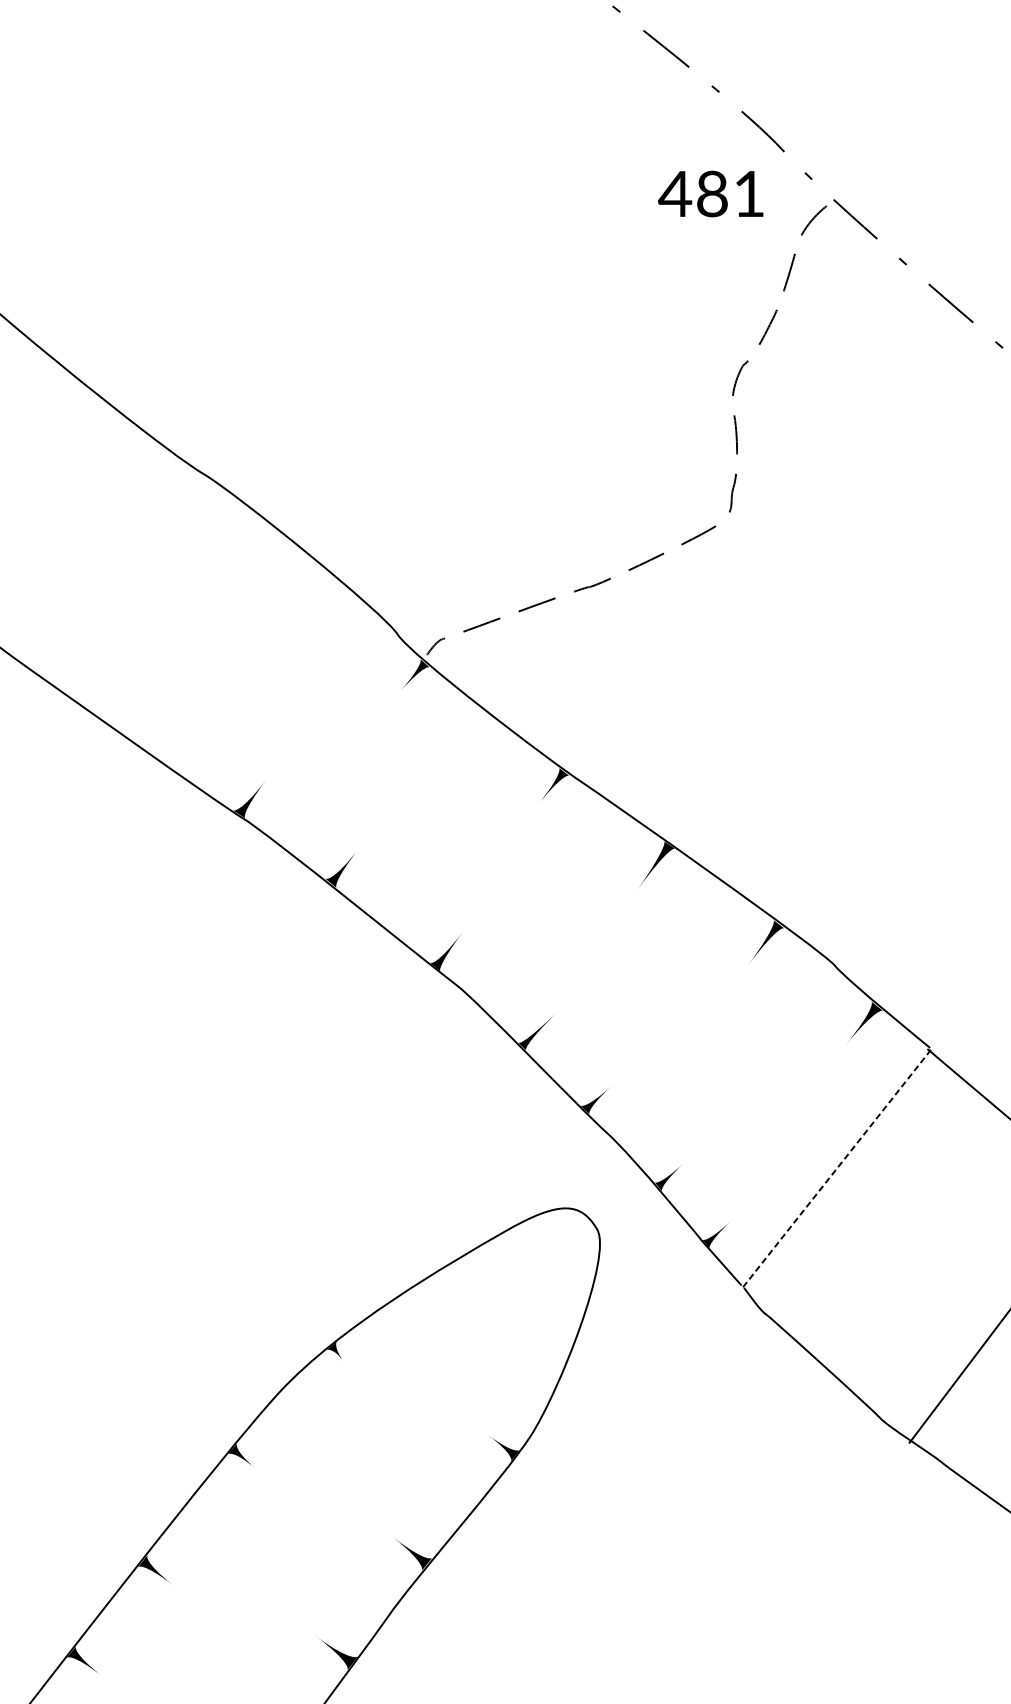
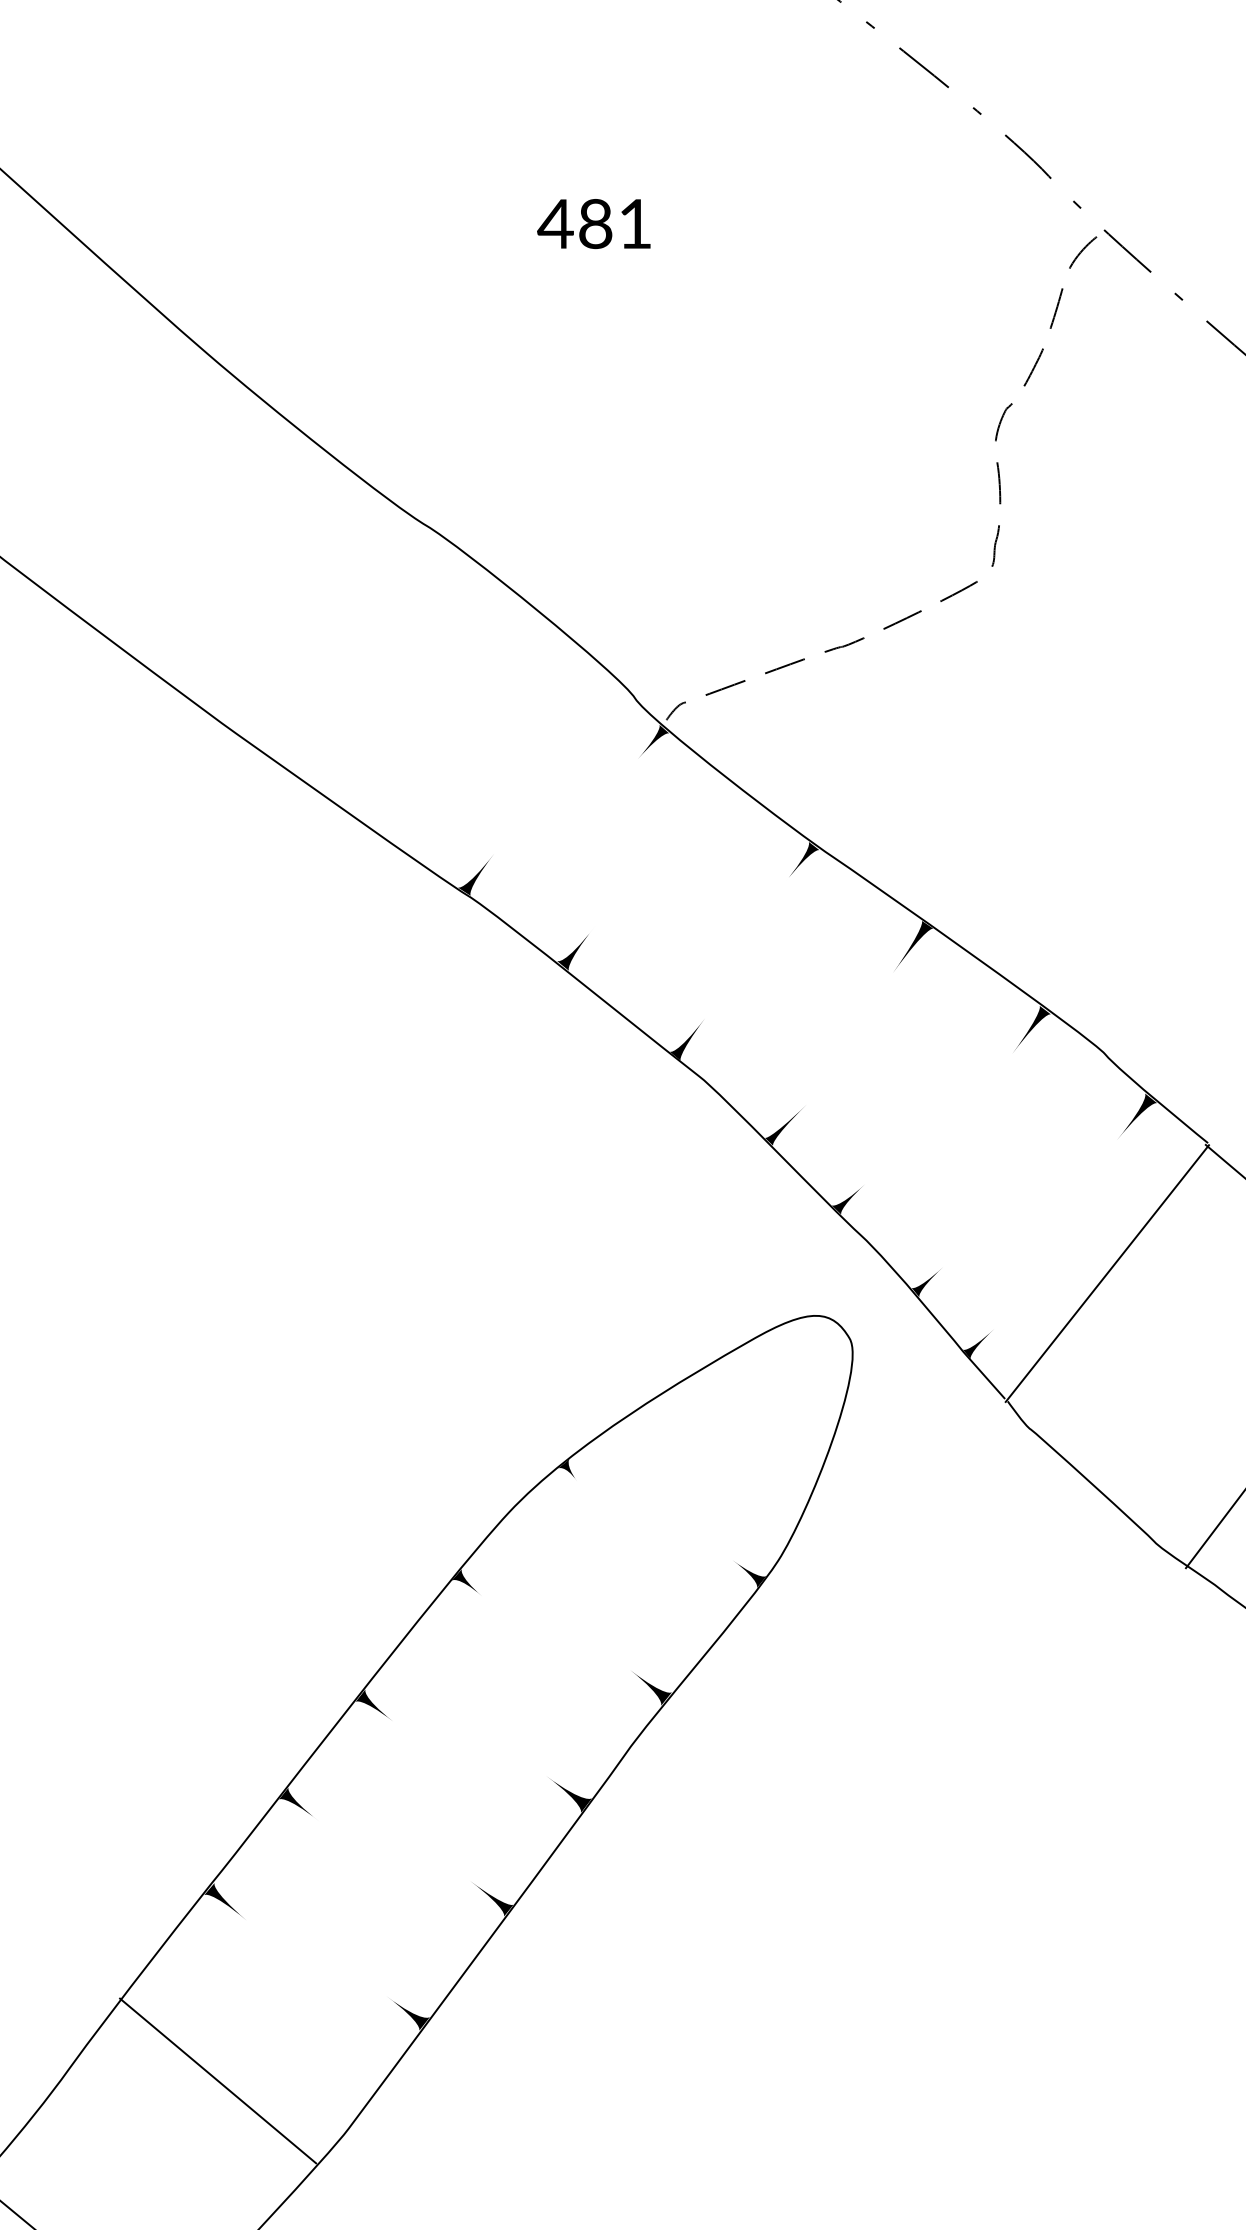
text: (710, 193) -> (593, 223), moved
line: (836, 1169) -> (1107, 1273), dashed -> solid

